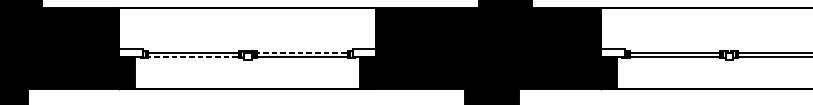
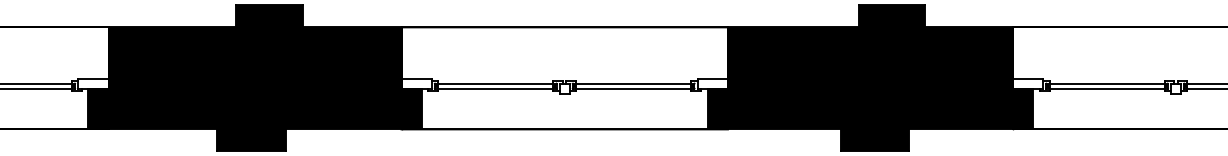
line: (302, 52) -> (633, 83), dashed -> solid
line: (193, 56) -> (495, 88), dashed -> solid

